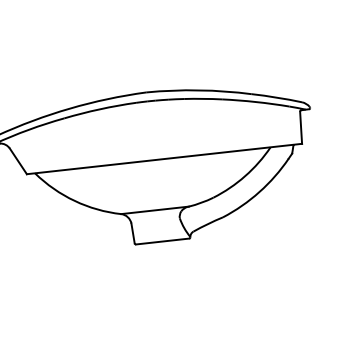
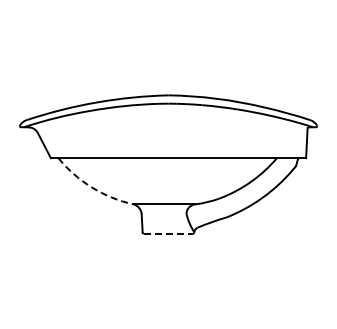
arc: (75, 200) -> (92, 187), solid -> dashed
line: (162, 241) -> (168, 233), solid -> dashed

